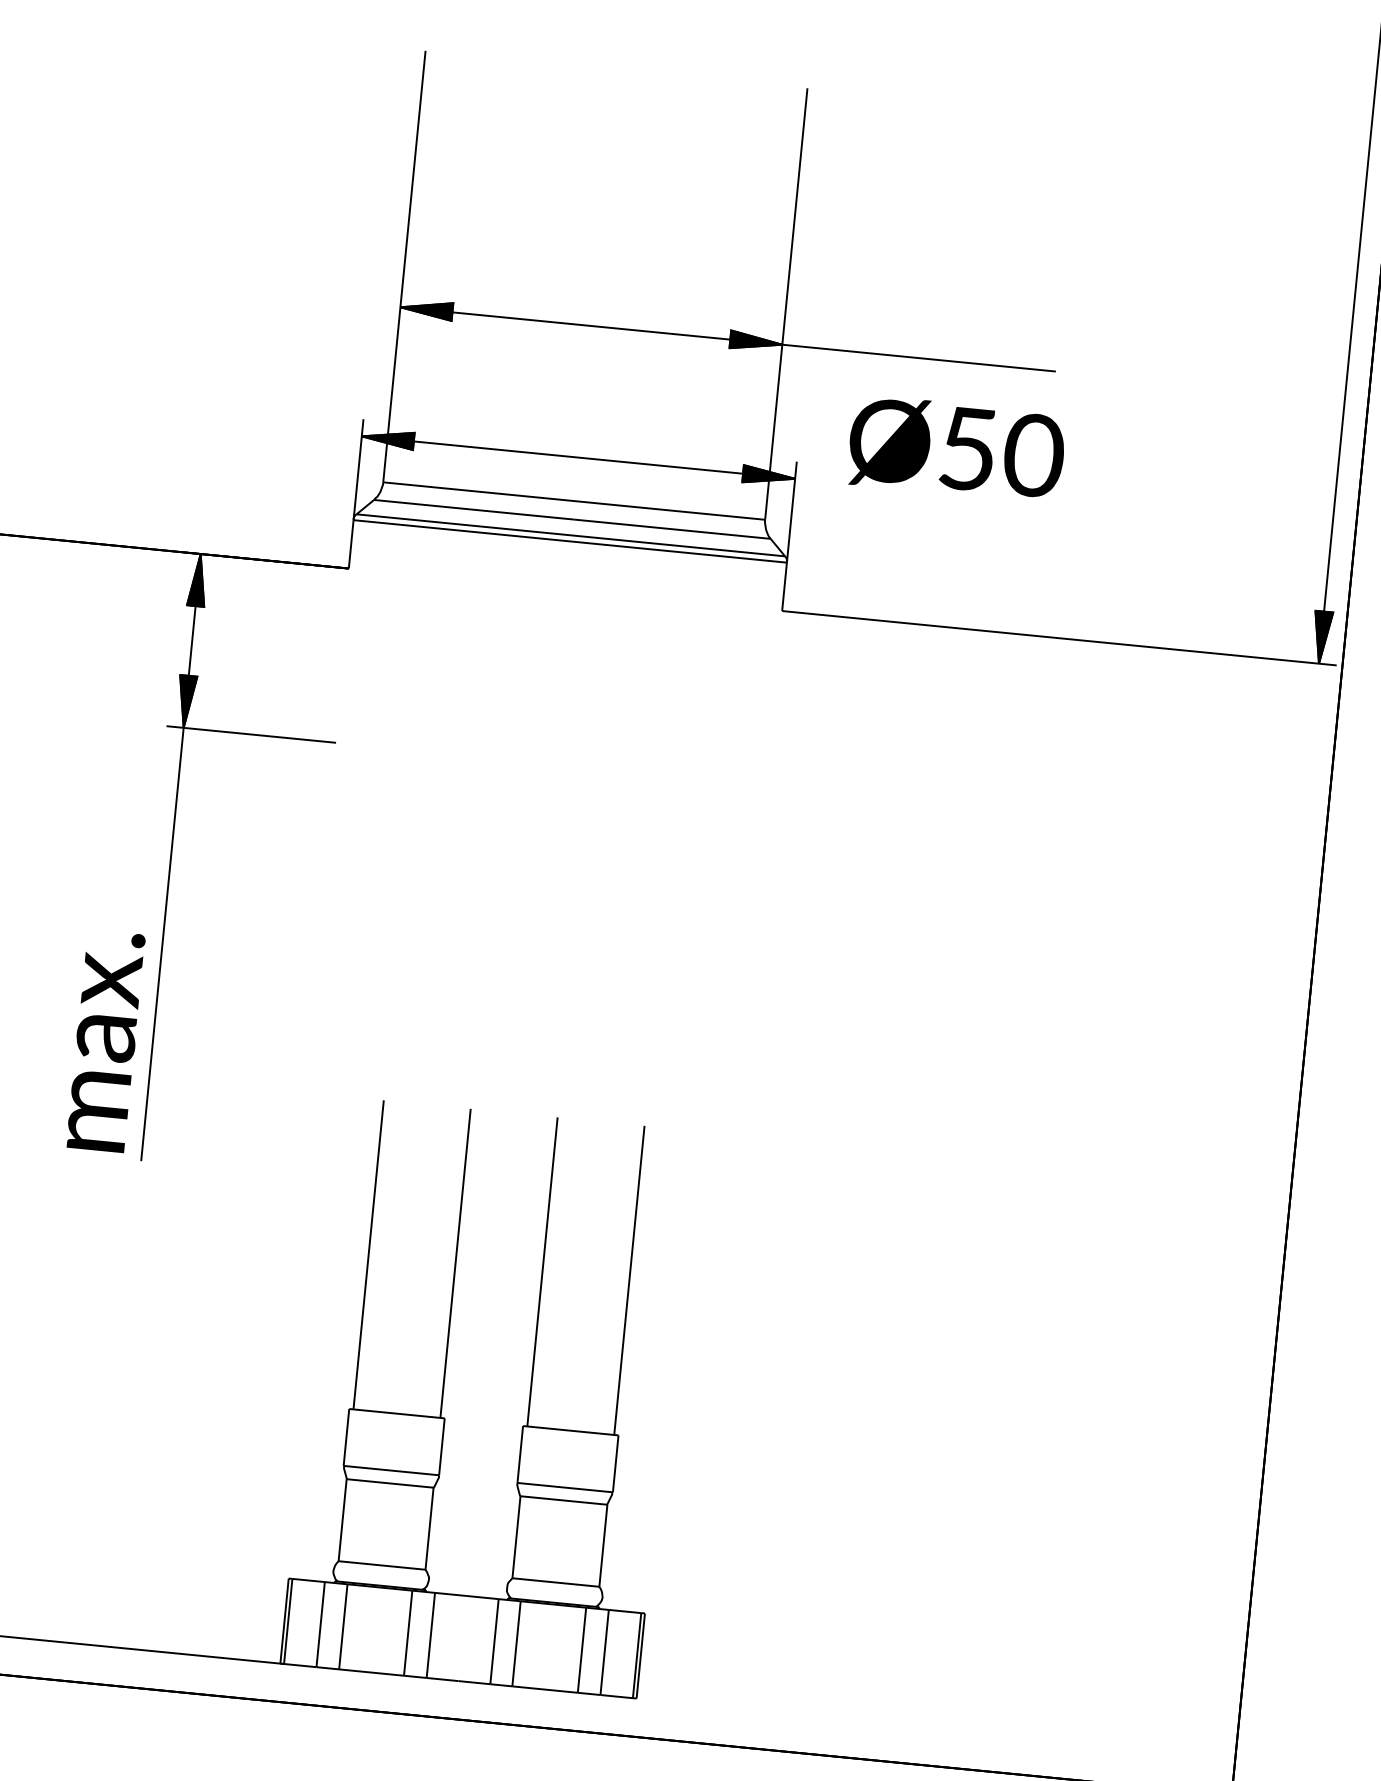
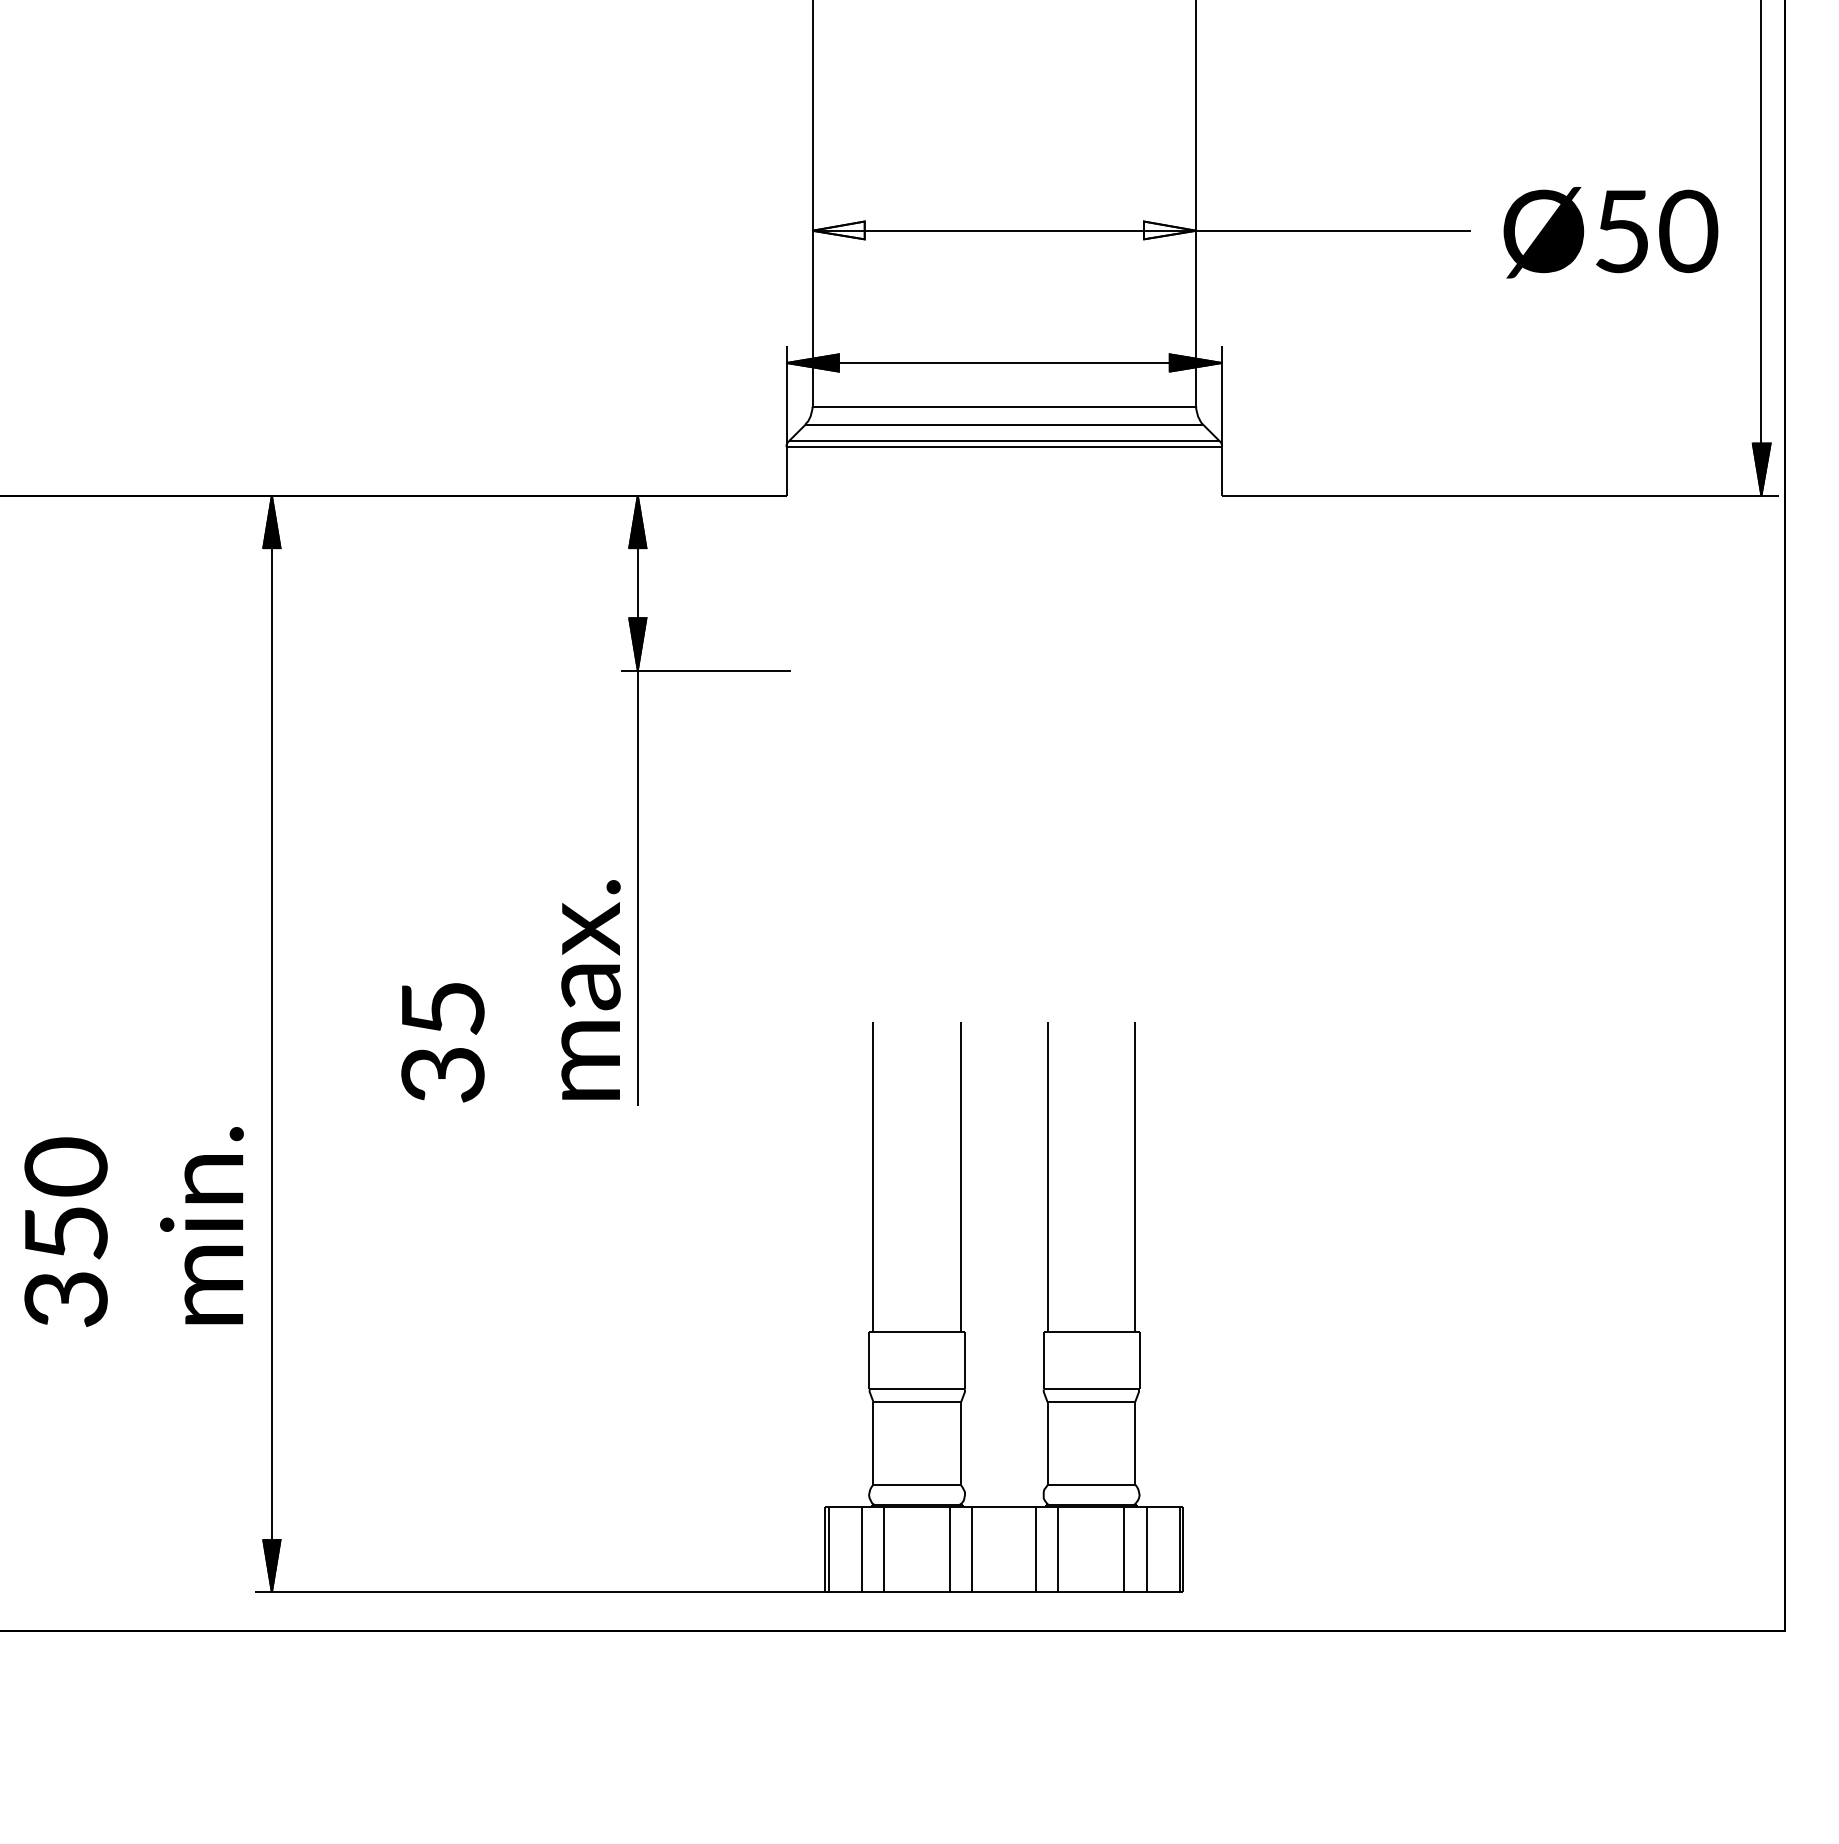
fill: (426, 309) -> (838, 230), removed
fill: (755, 341) -> (1169, 230), removed
text: (956, 448) -> (1610, 232), moved

